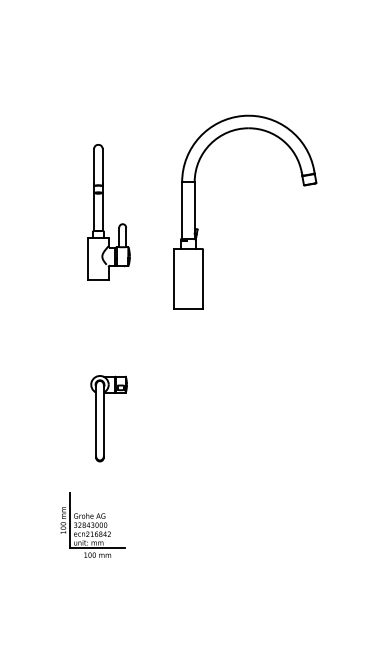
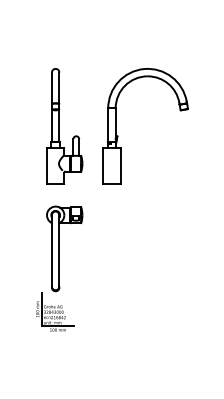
part: (108, 212) -> (64, 126), size x1.43
part: (108, 417) -> (64, 248), size x1.67

